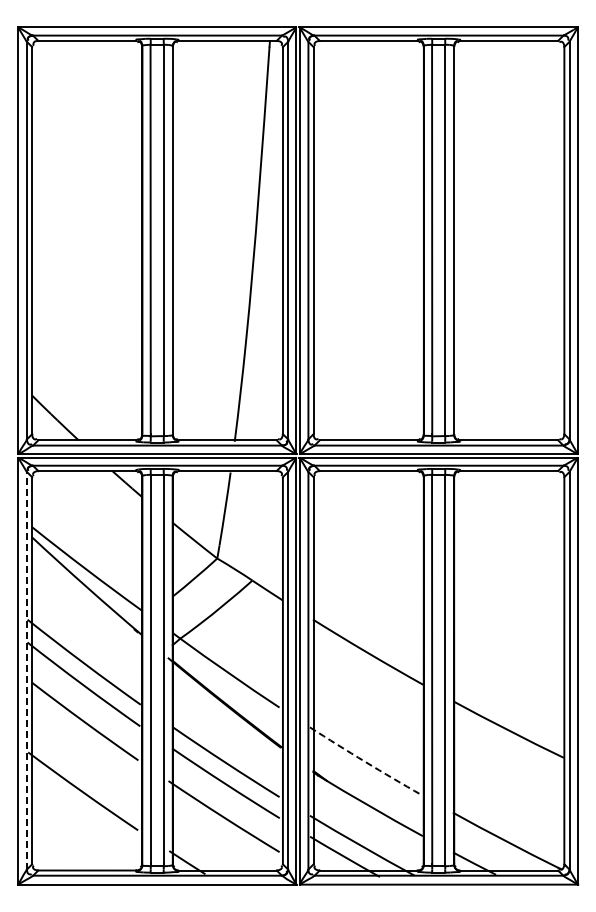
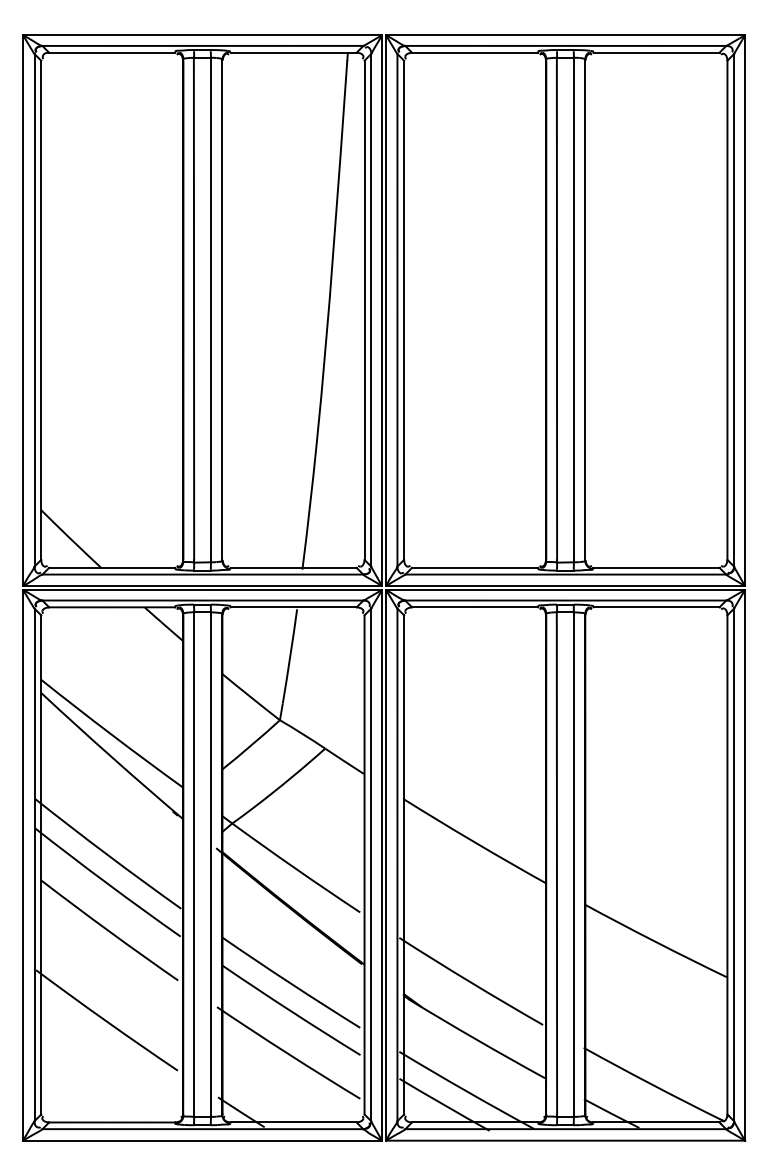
line: (27, 670) -> (35, 864), dashed -> solid
arc: (365, 761) -> (471, 981), dashed -> solid

